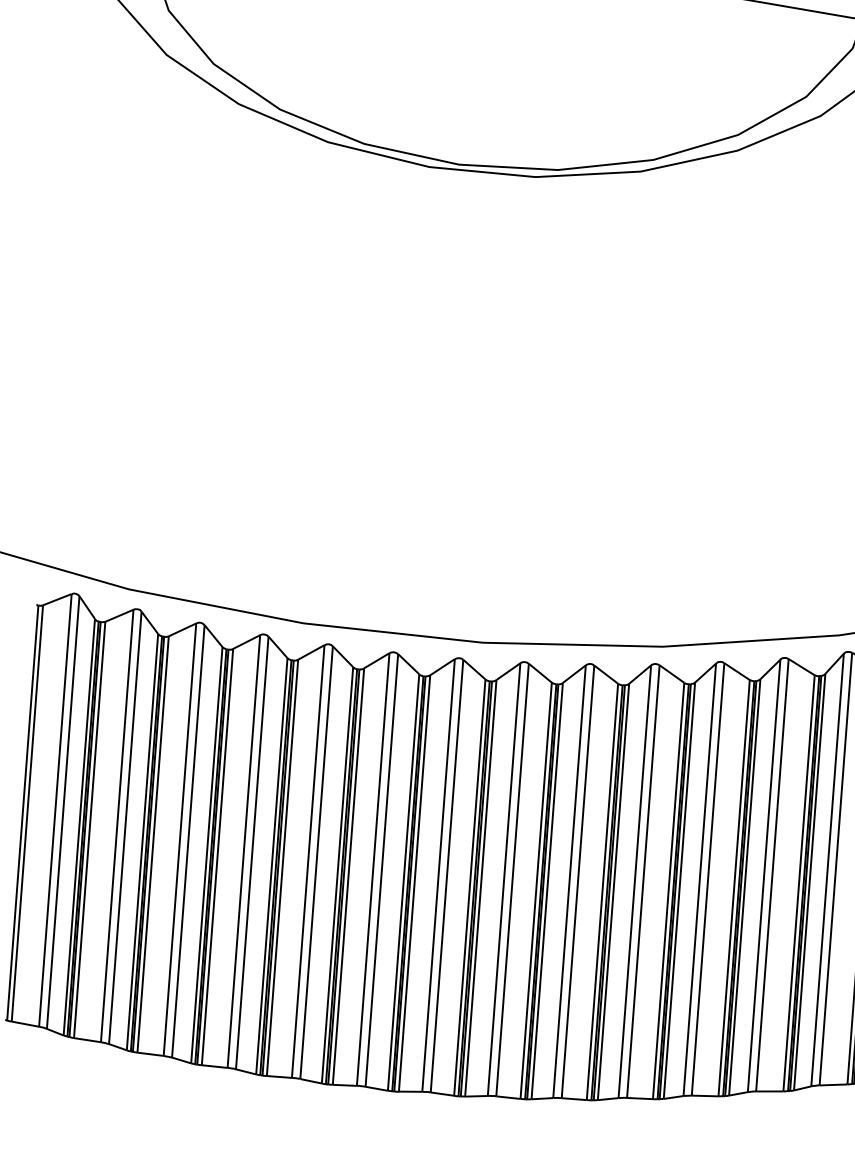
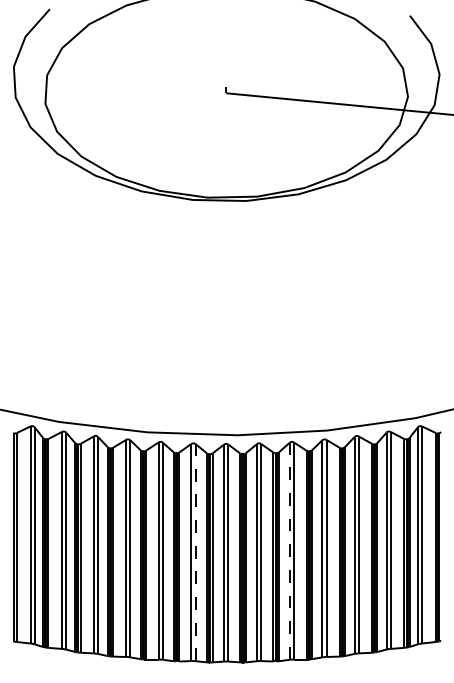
line: (381, 870) -> (195, 552), solid -> dashed
line: (569, 882) -> (289, 551), solid -> dashed

